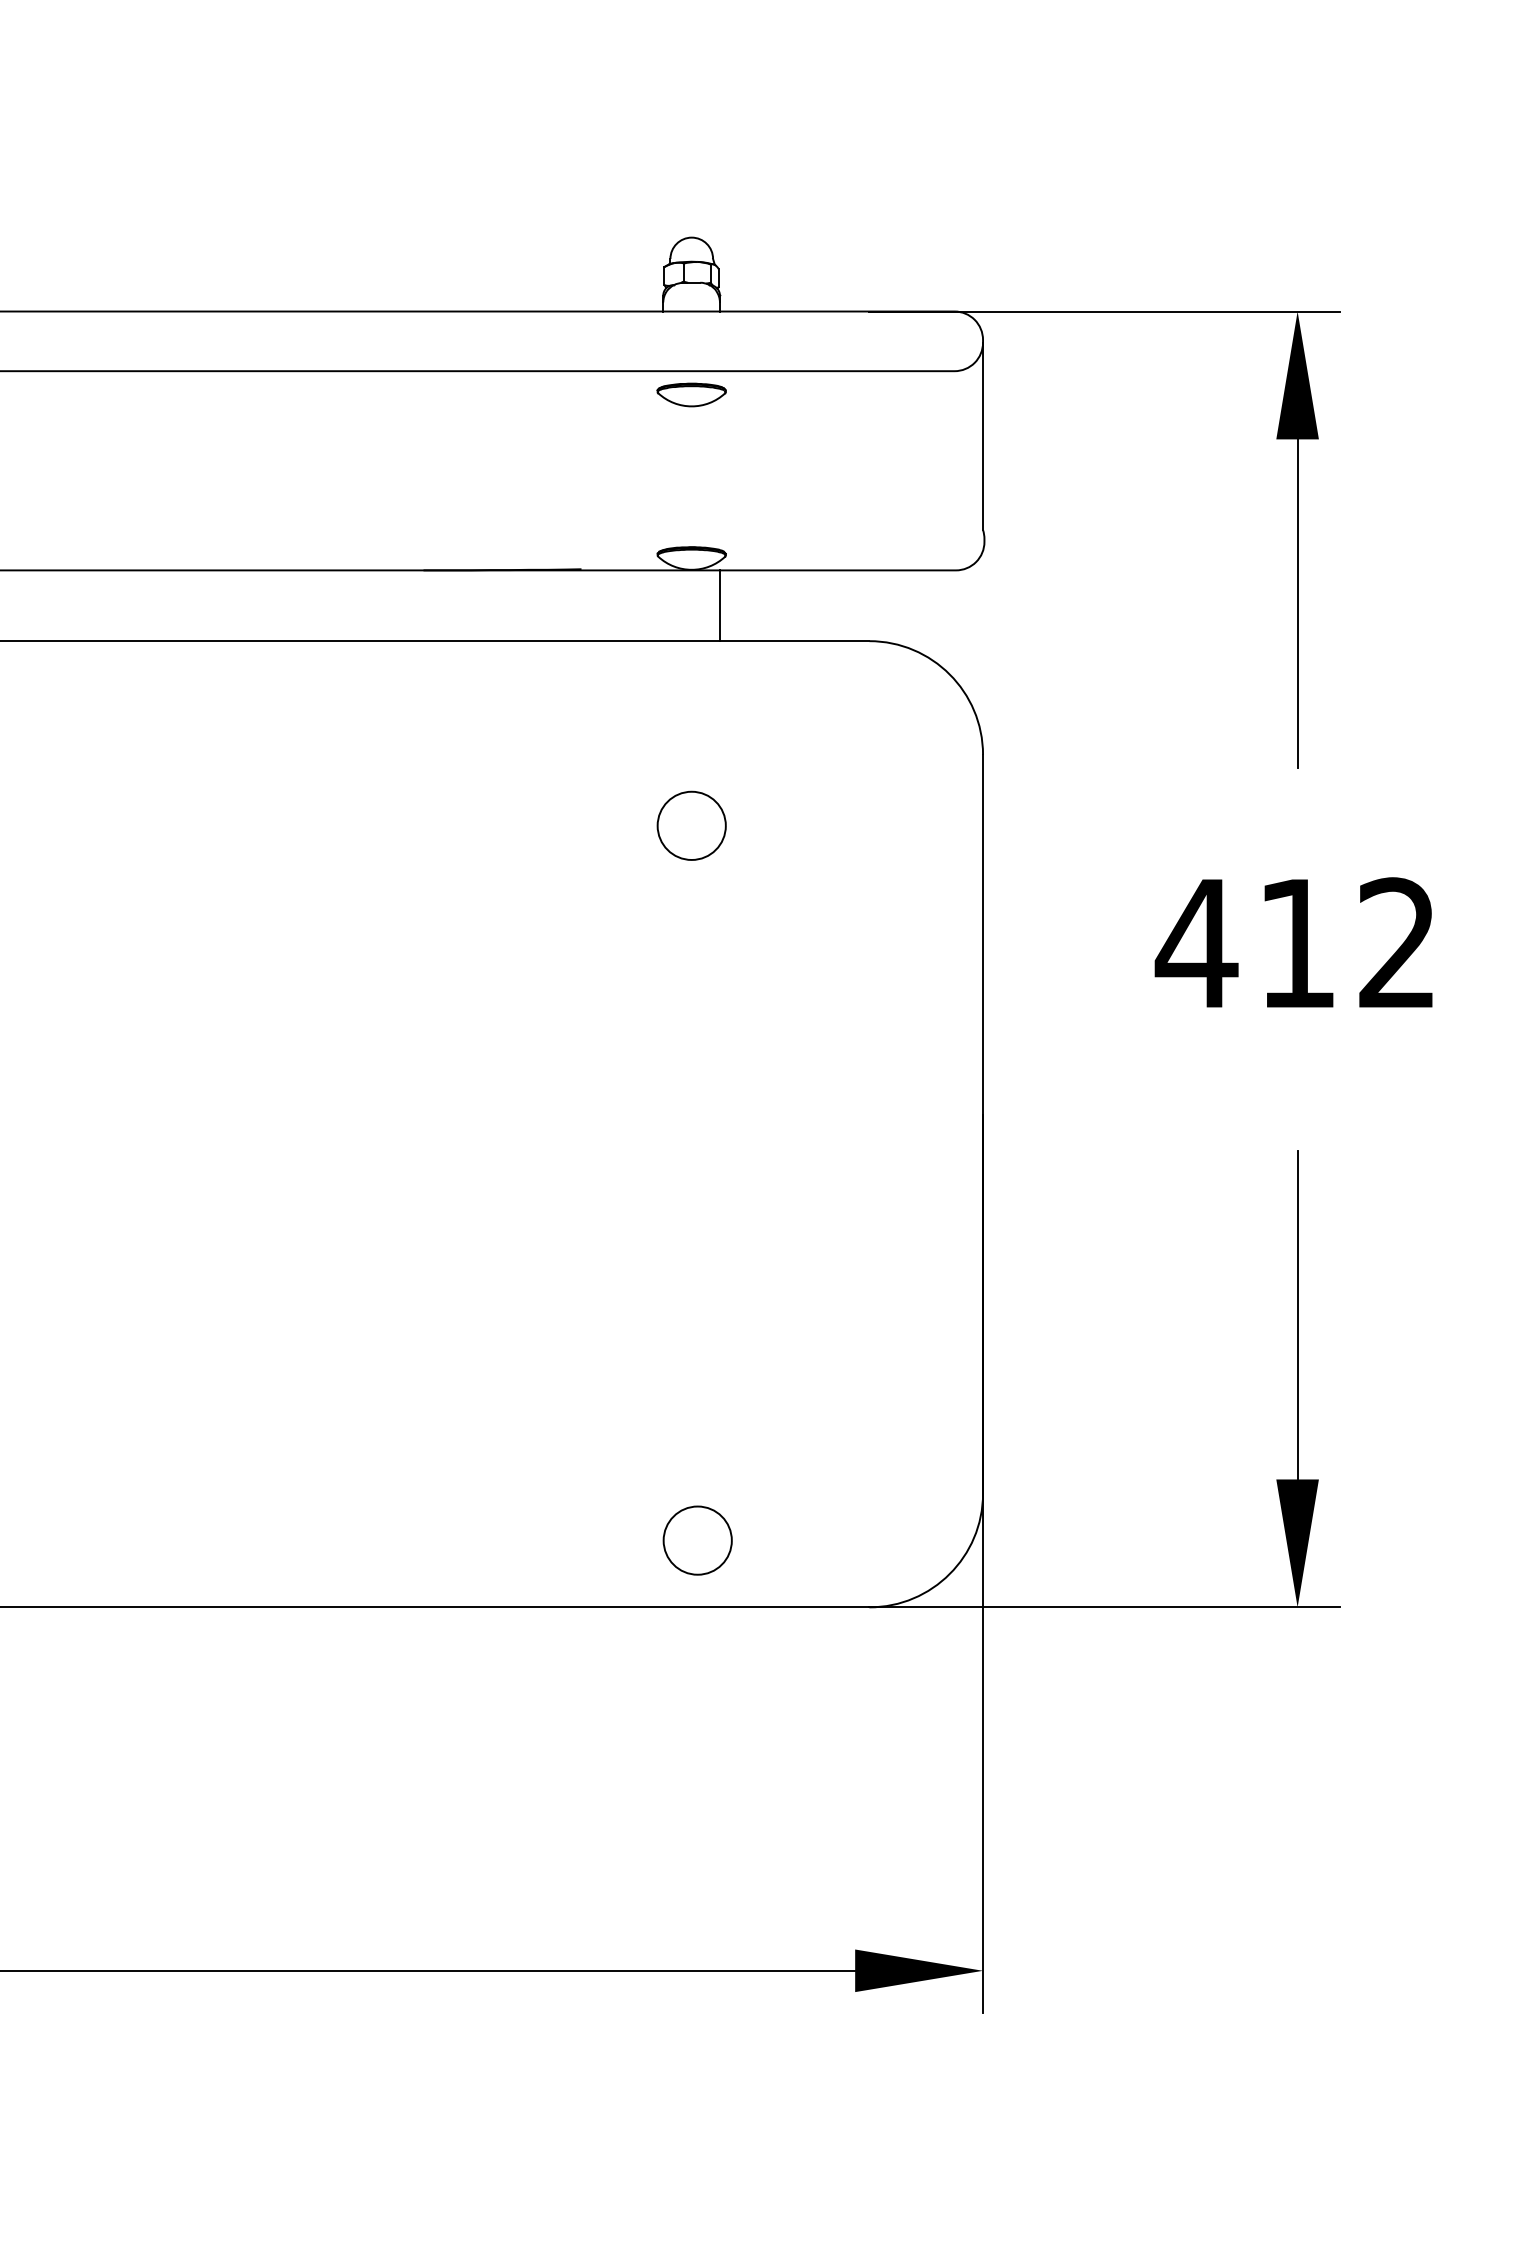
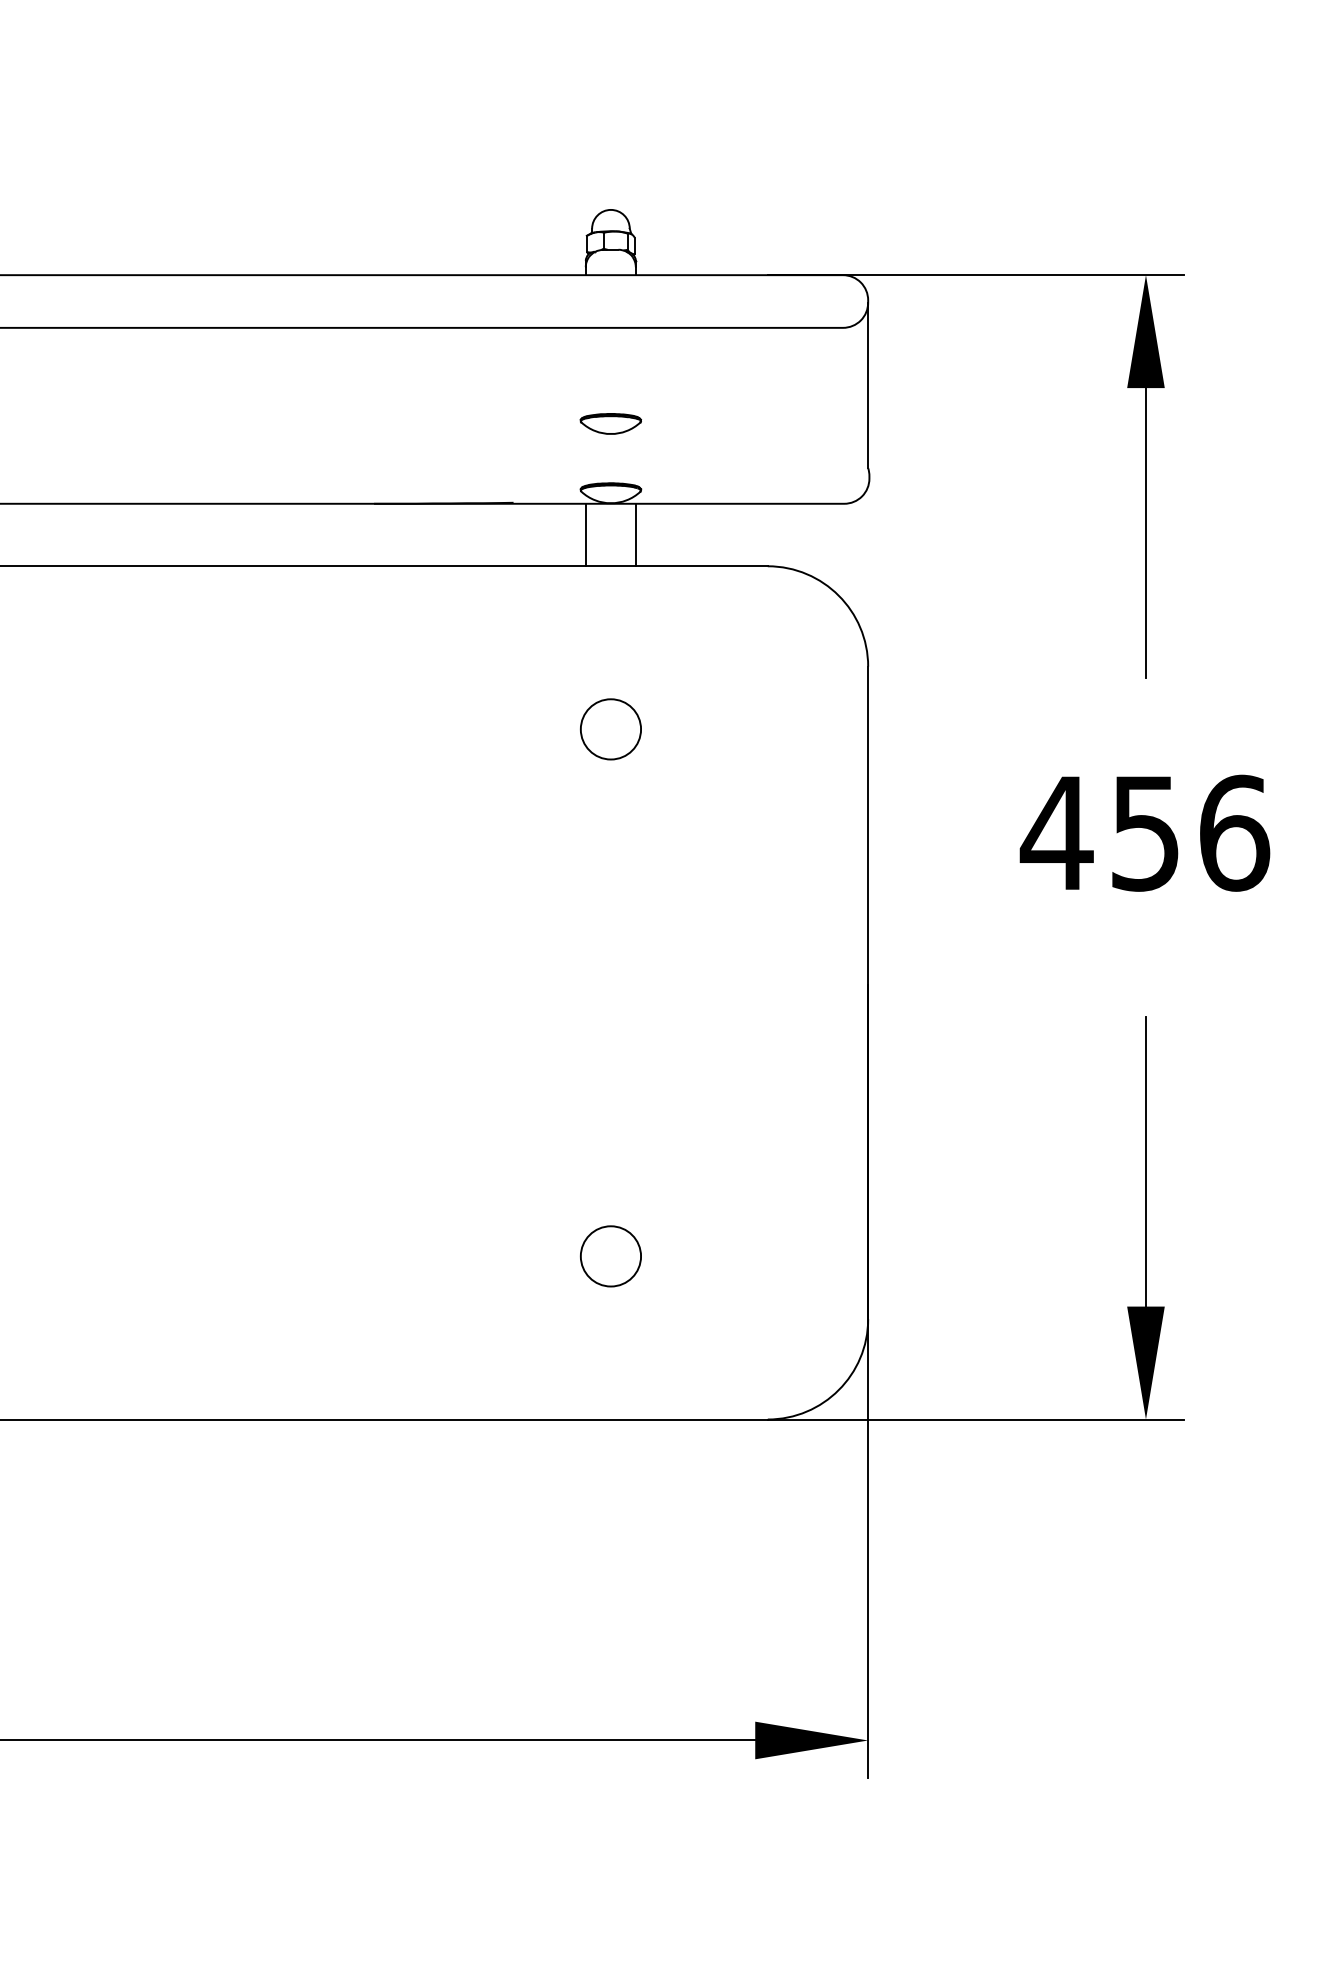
part: (691, 394) -> (610, 423), moved
line: (663, 605) -> (585, 534), added
text: (1348, 943) -> (1190, 833), 412 -> 456
circle: (697, 1540) -> (610, 1256), moved

